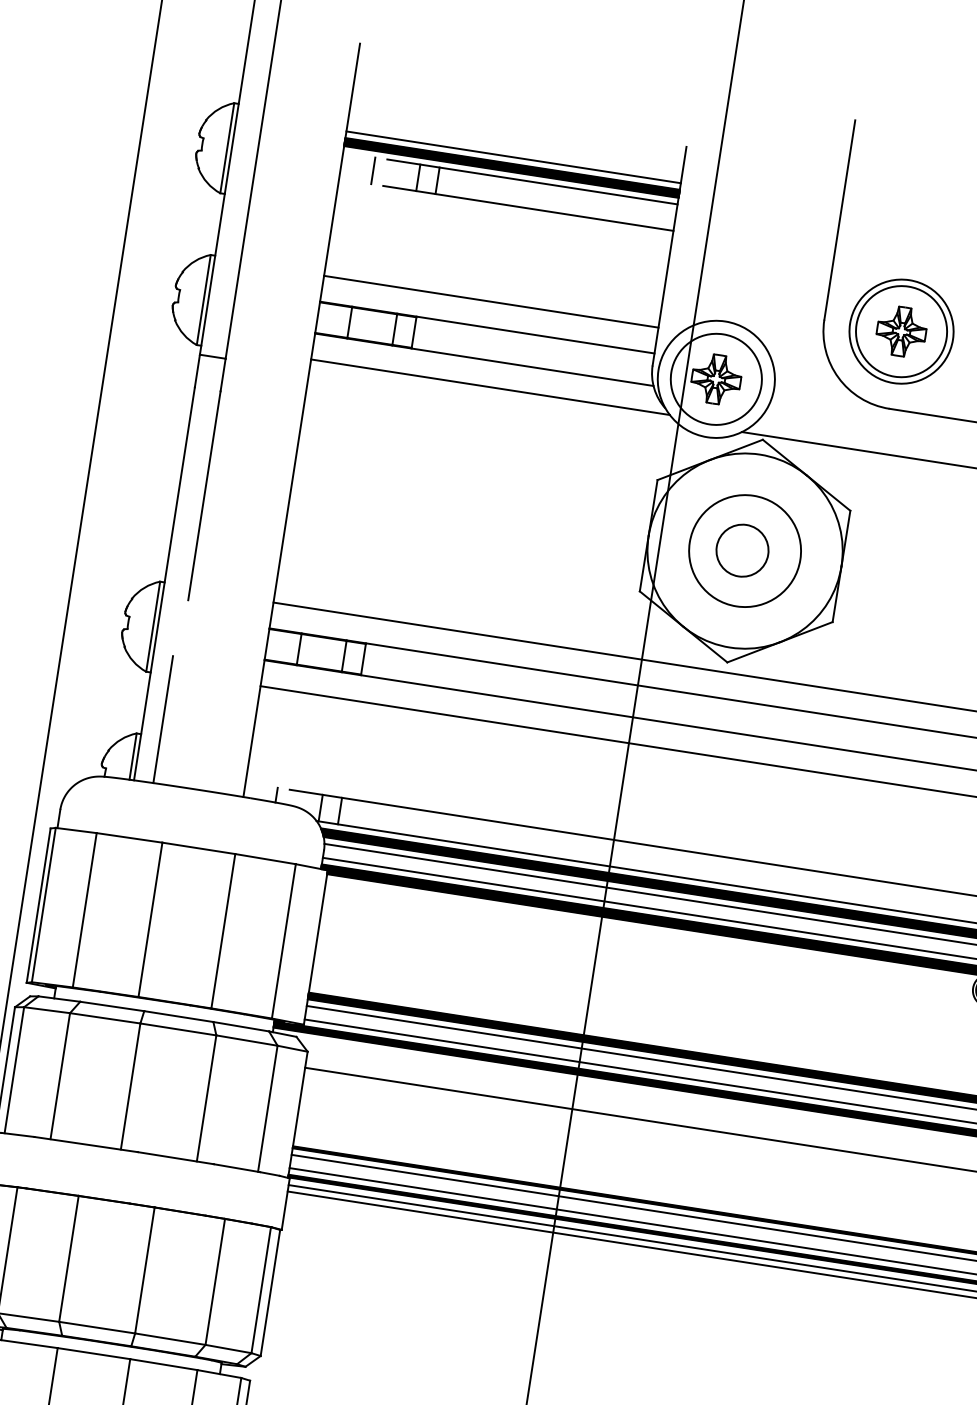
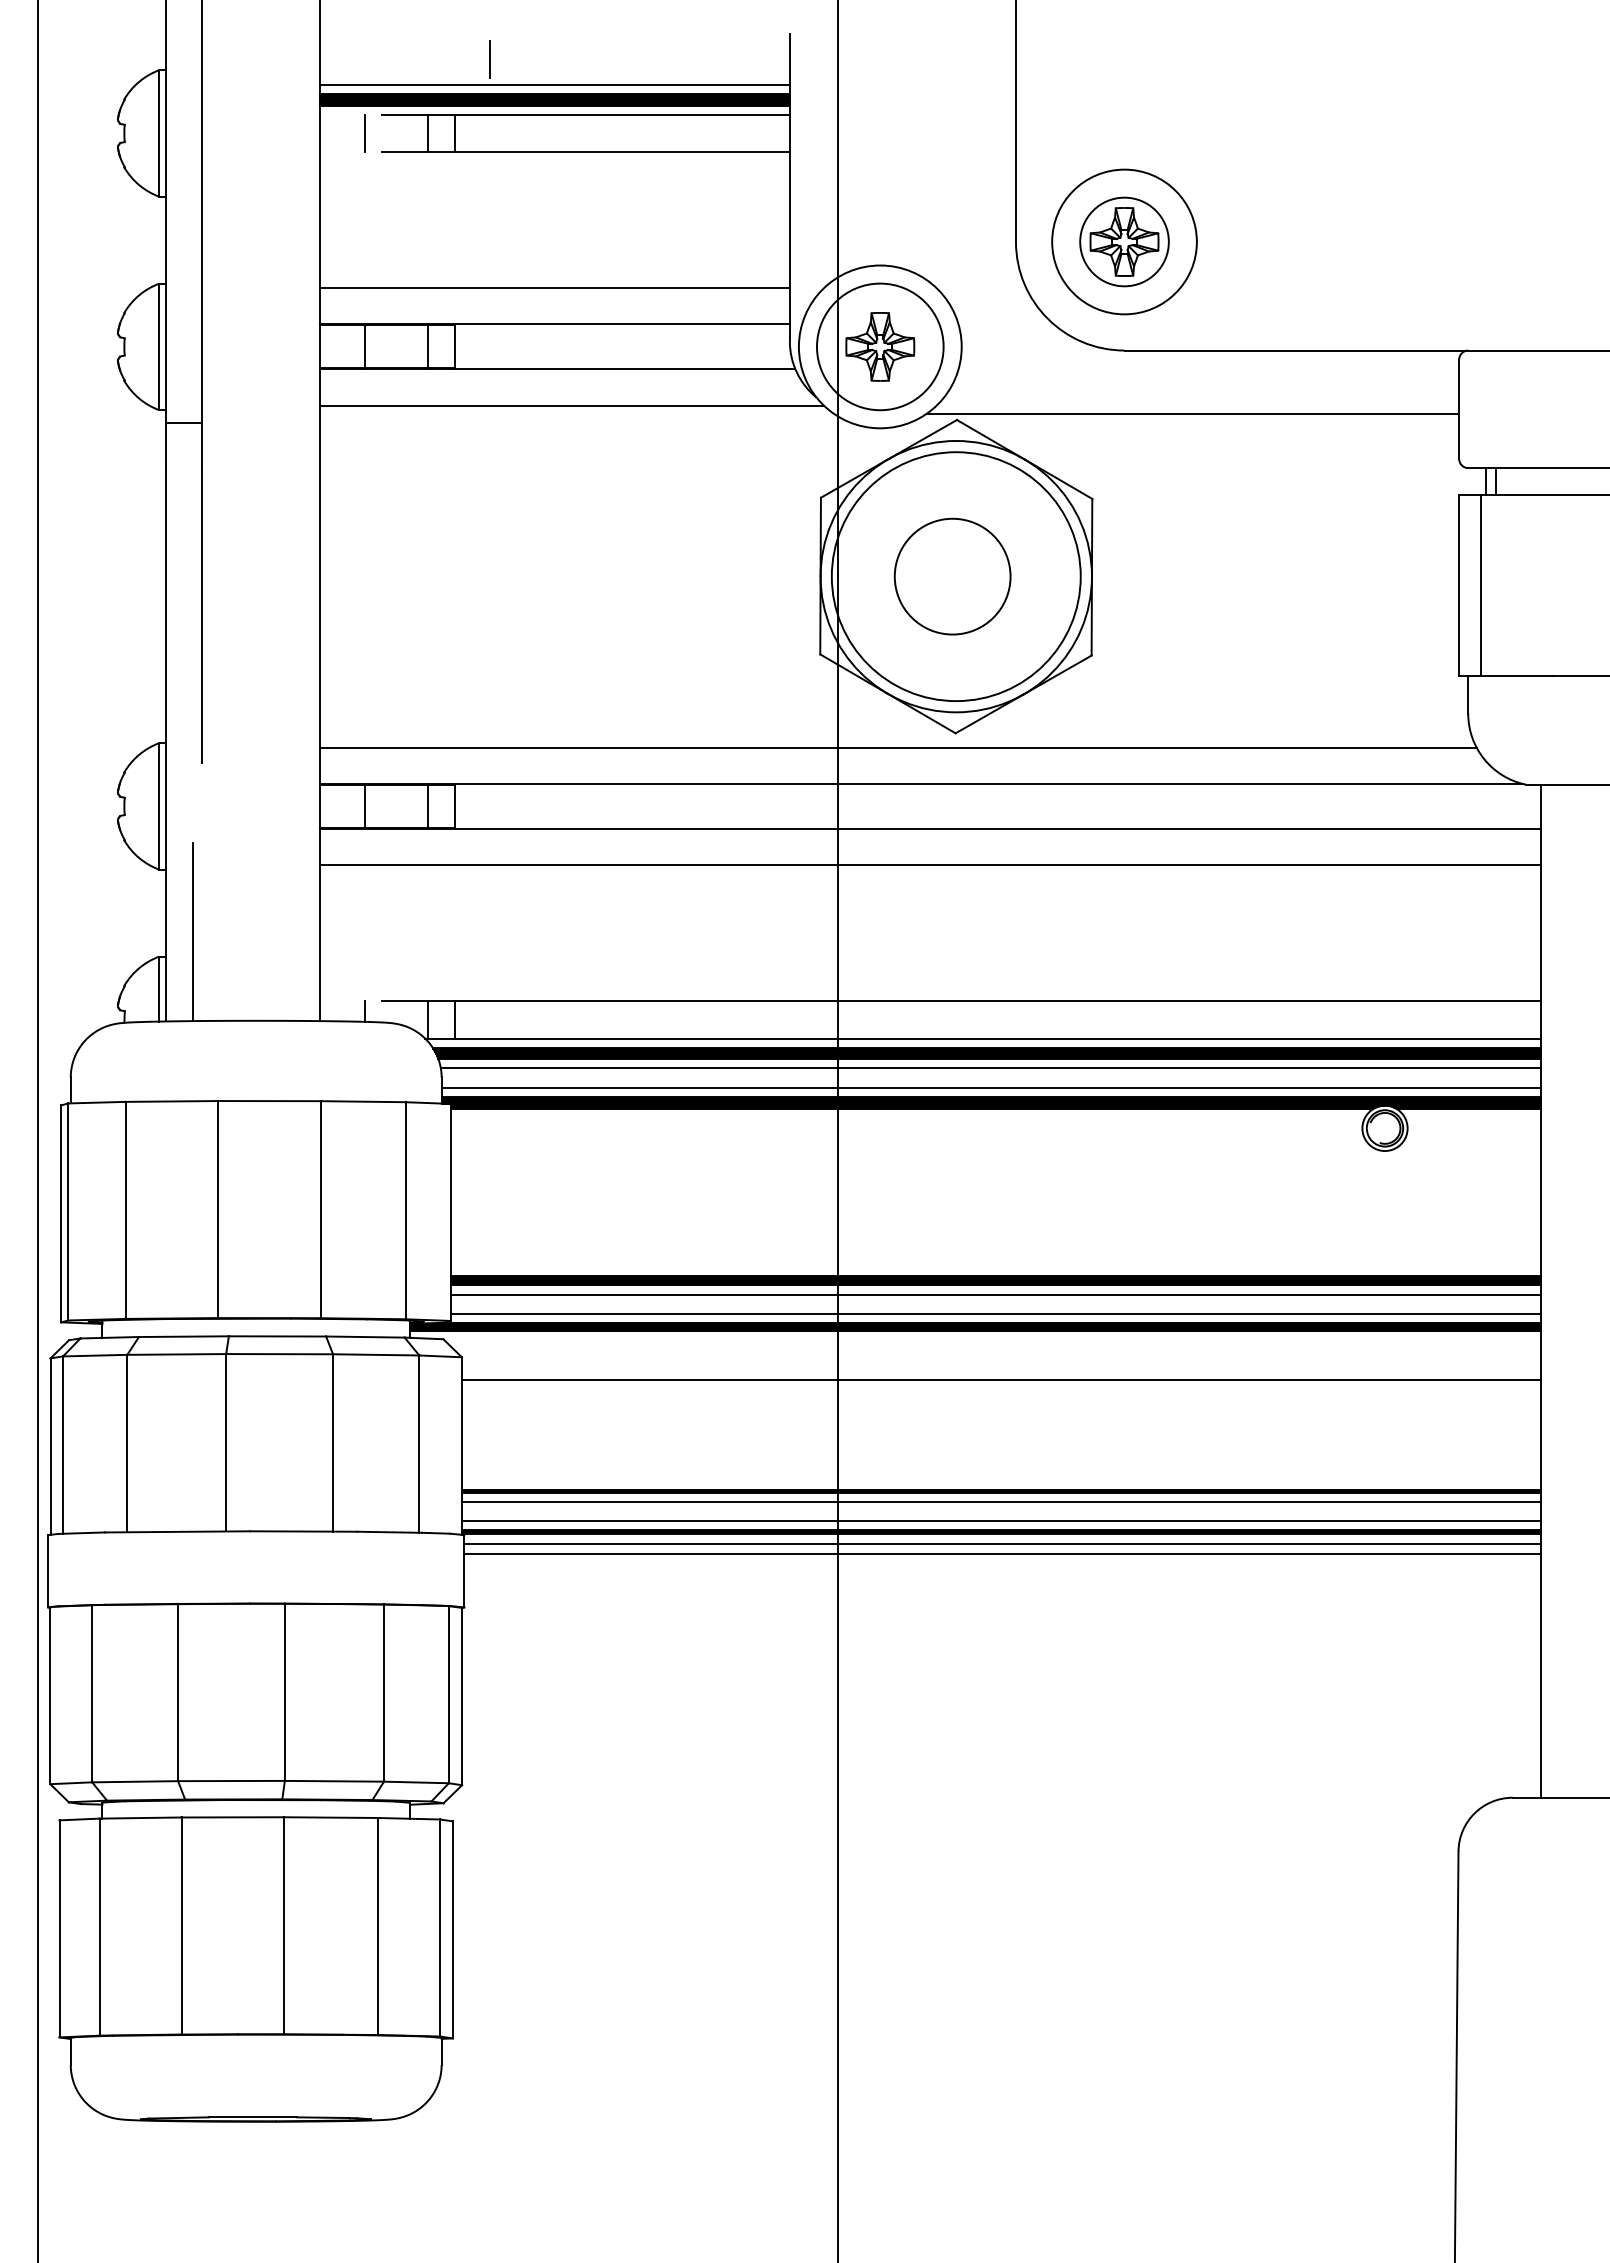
line: (470, 131) -> (489, 59), added
circle: (901, 331) -> (1124, 241), size x0.7
circle: (742, 550) -> (952, 576), size x1.6
circle: (745, 551) -> (956, 576), size x1.6

